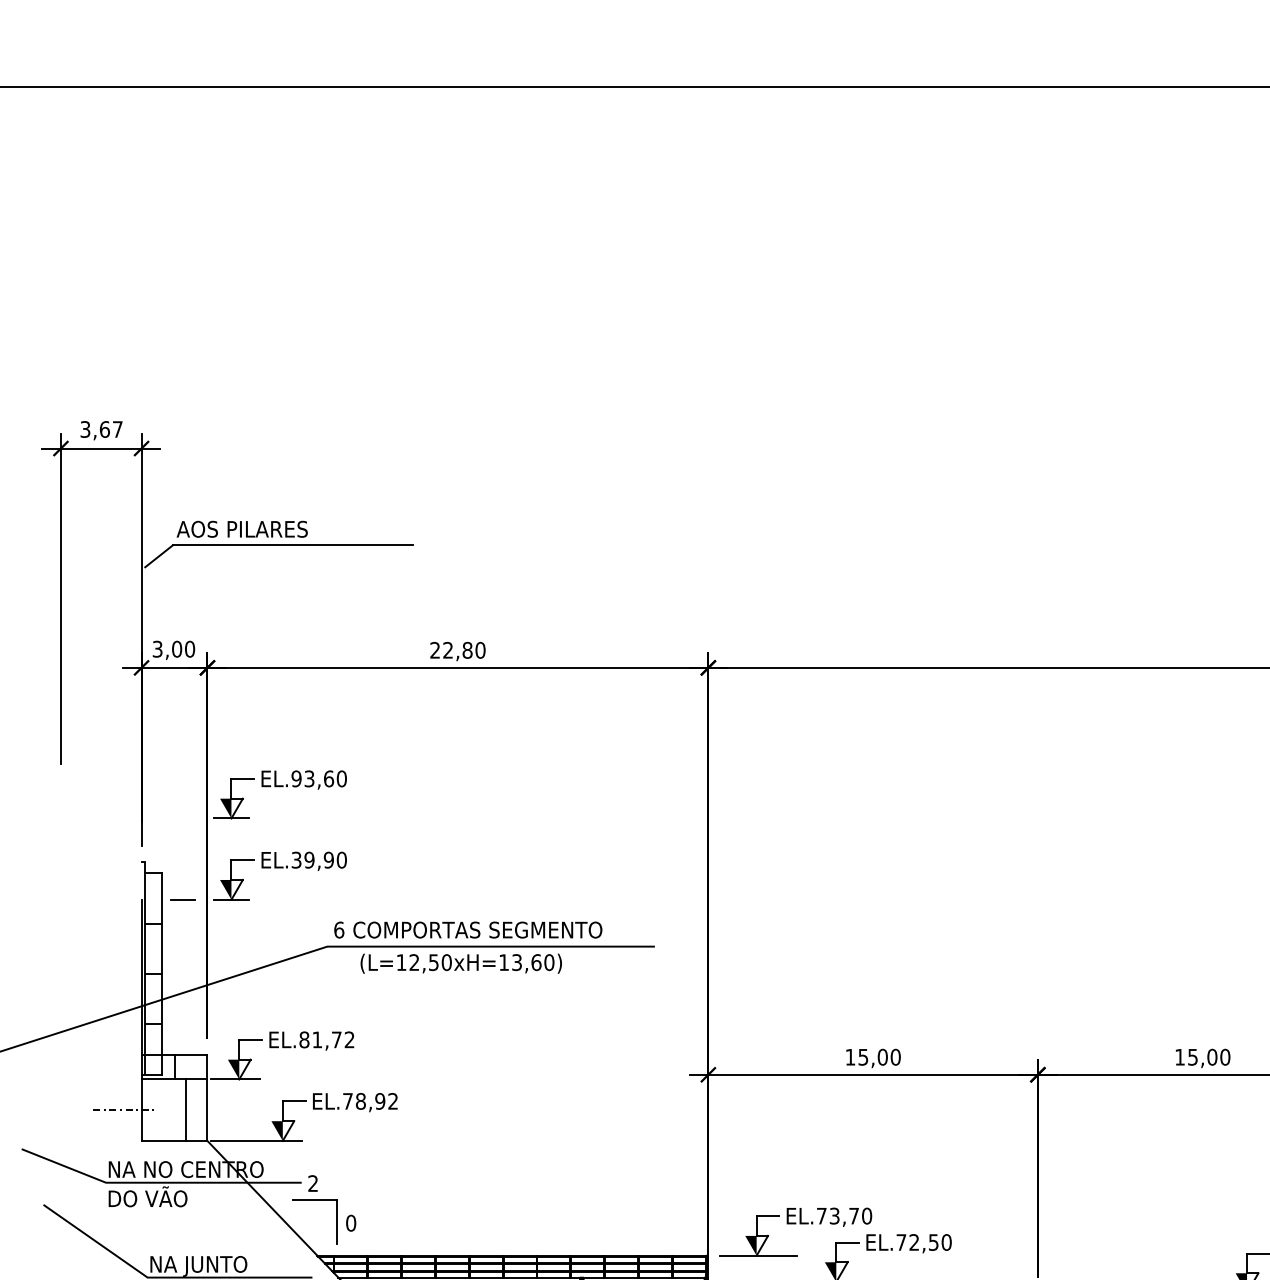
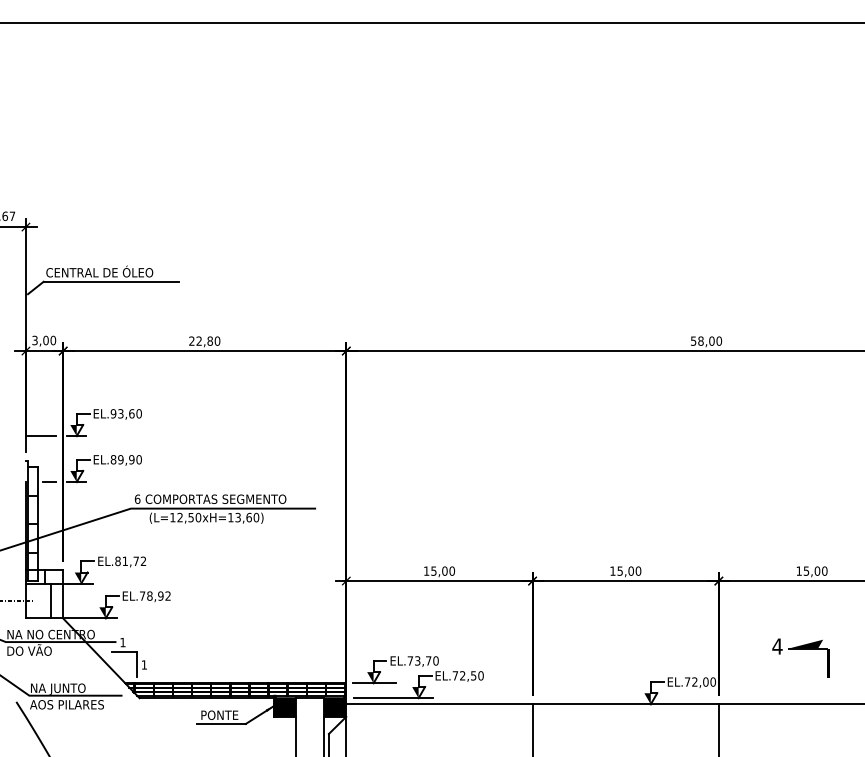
text: (271, 527) -> (99, 271), AOS PILARES -> CENTRAL DE ÓLEO
line: (170, 819) -> (42, 436), added
text: (296, 859) -> (113, 459), EL.39,90 -> EL.89,90
text: (312, 1183) -> (122, 642), 2 -> 1
text: (351, 1222) -> (144, 664), 0 -> 1

